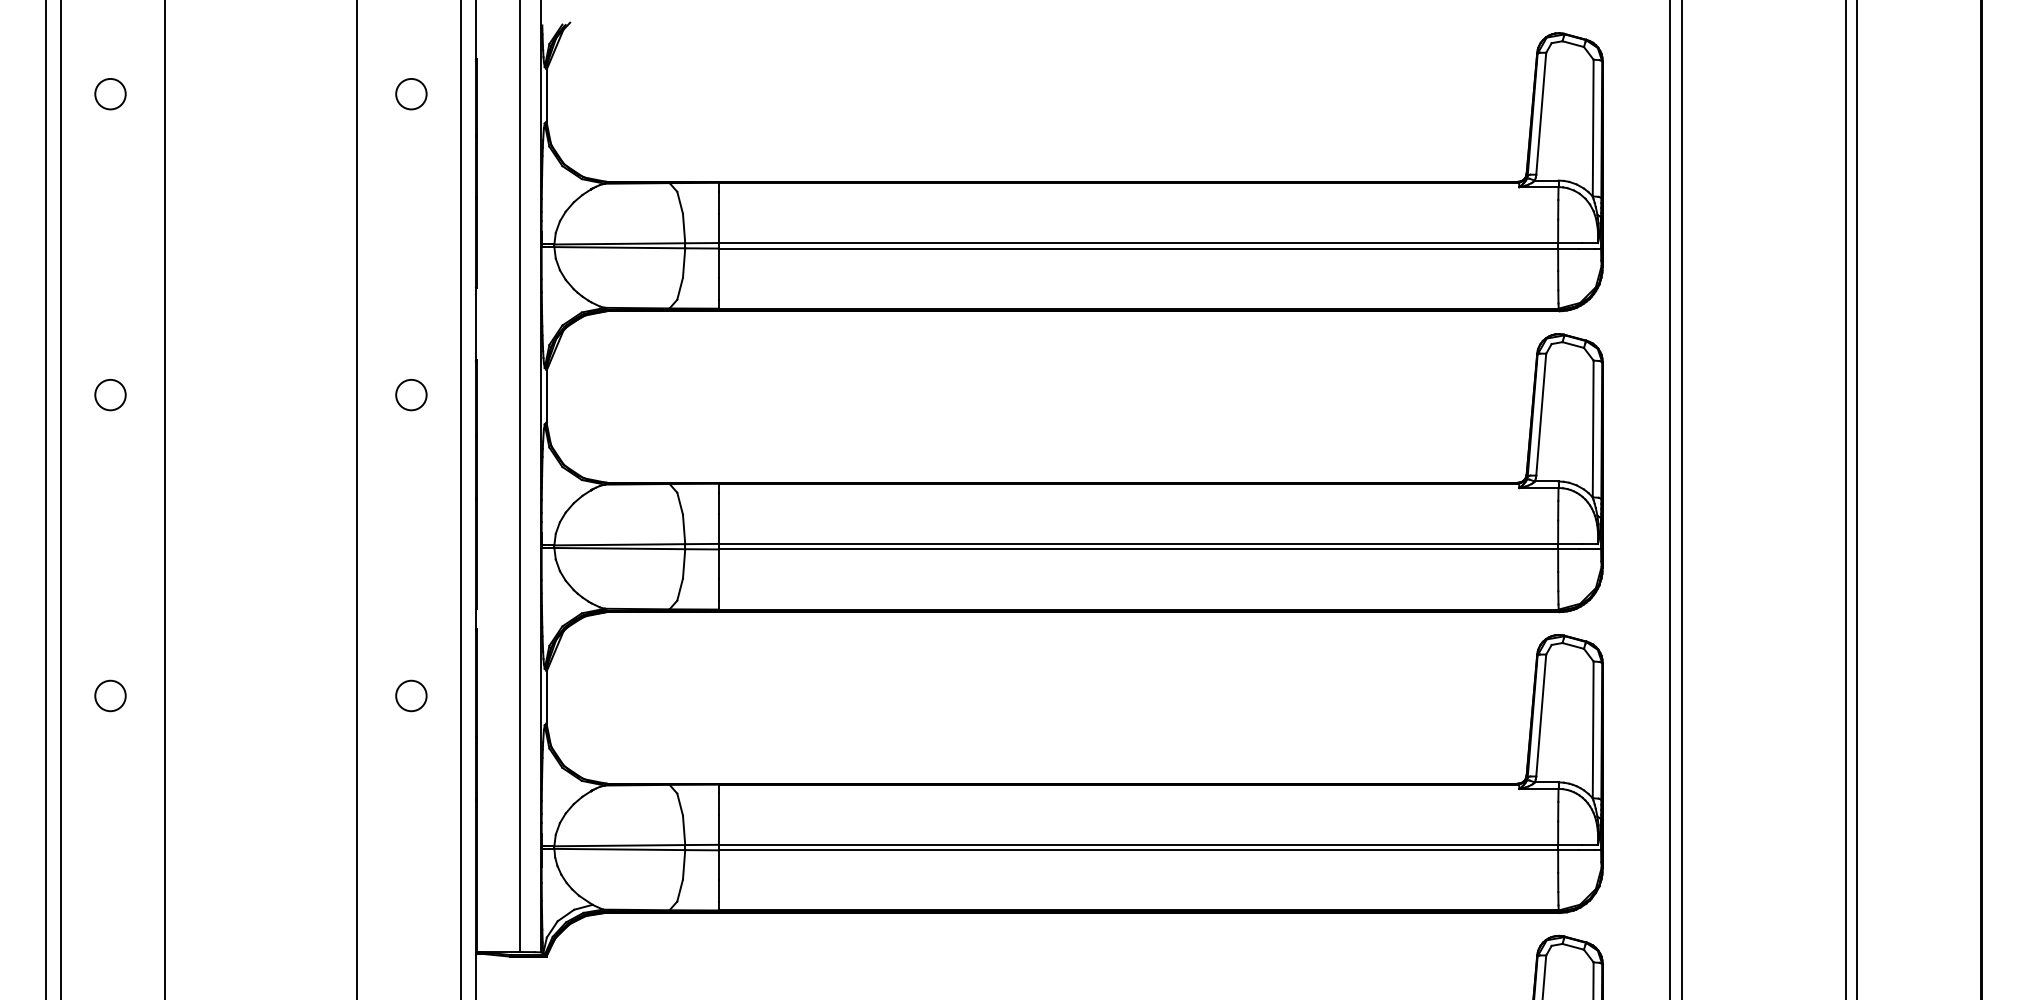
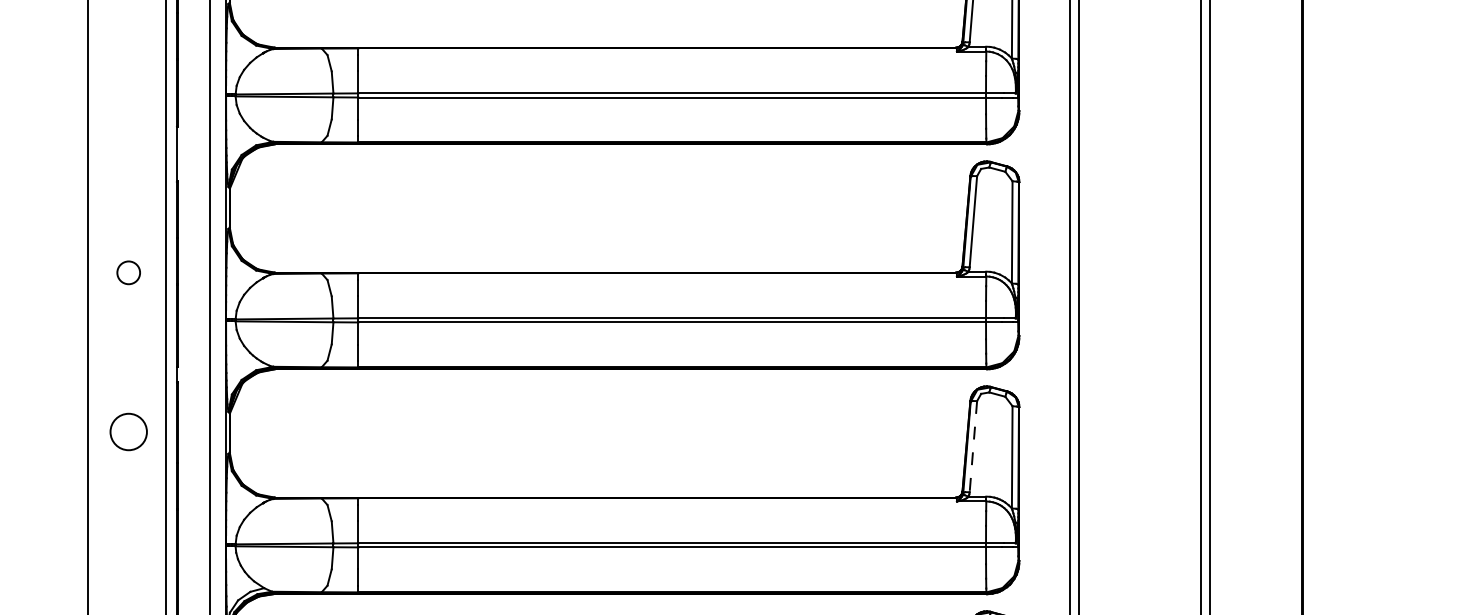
circle: (411, 395) -> (128, 273), moved
circle: (411, 695) -> (128, 431), size x1.6
line: (1541, 716) -> (973, 447), solid -> dashed

